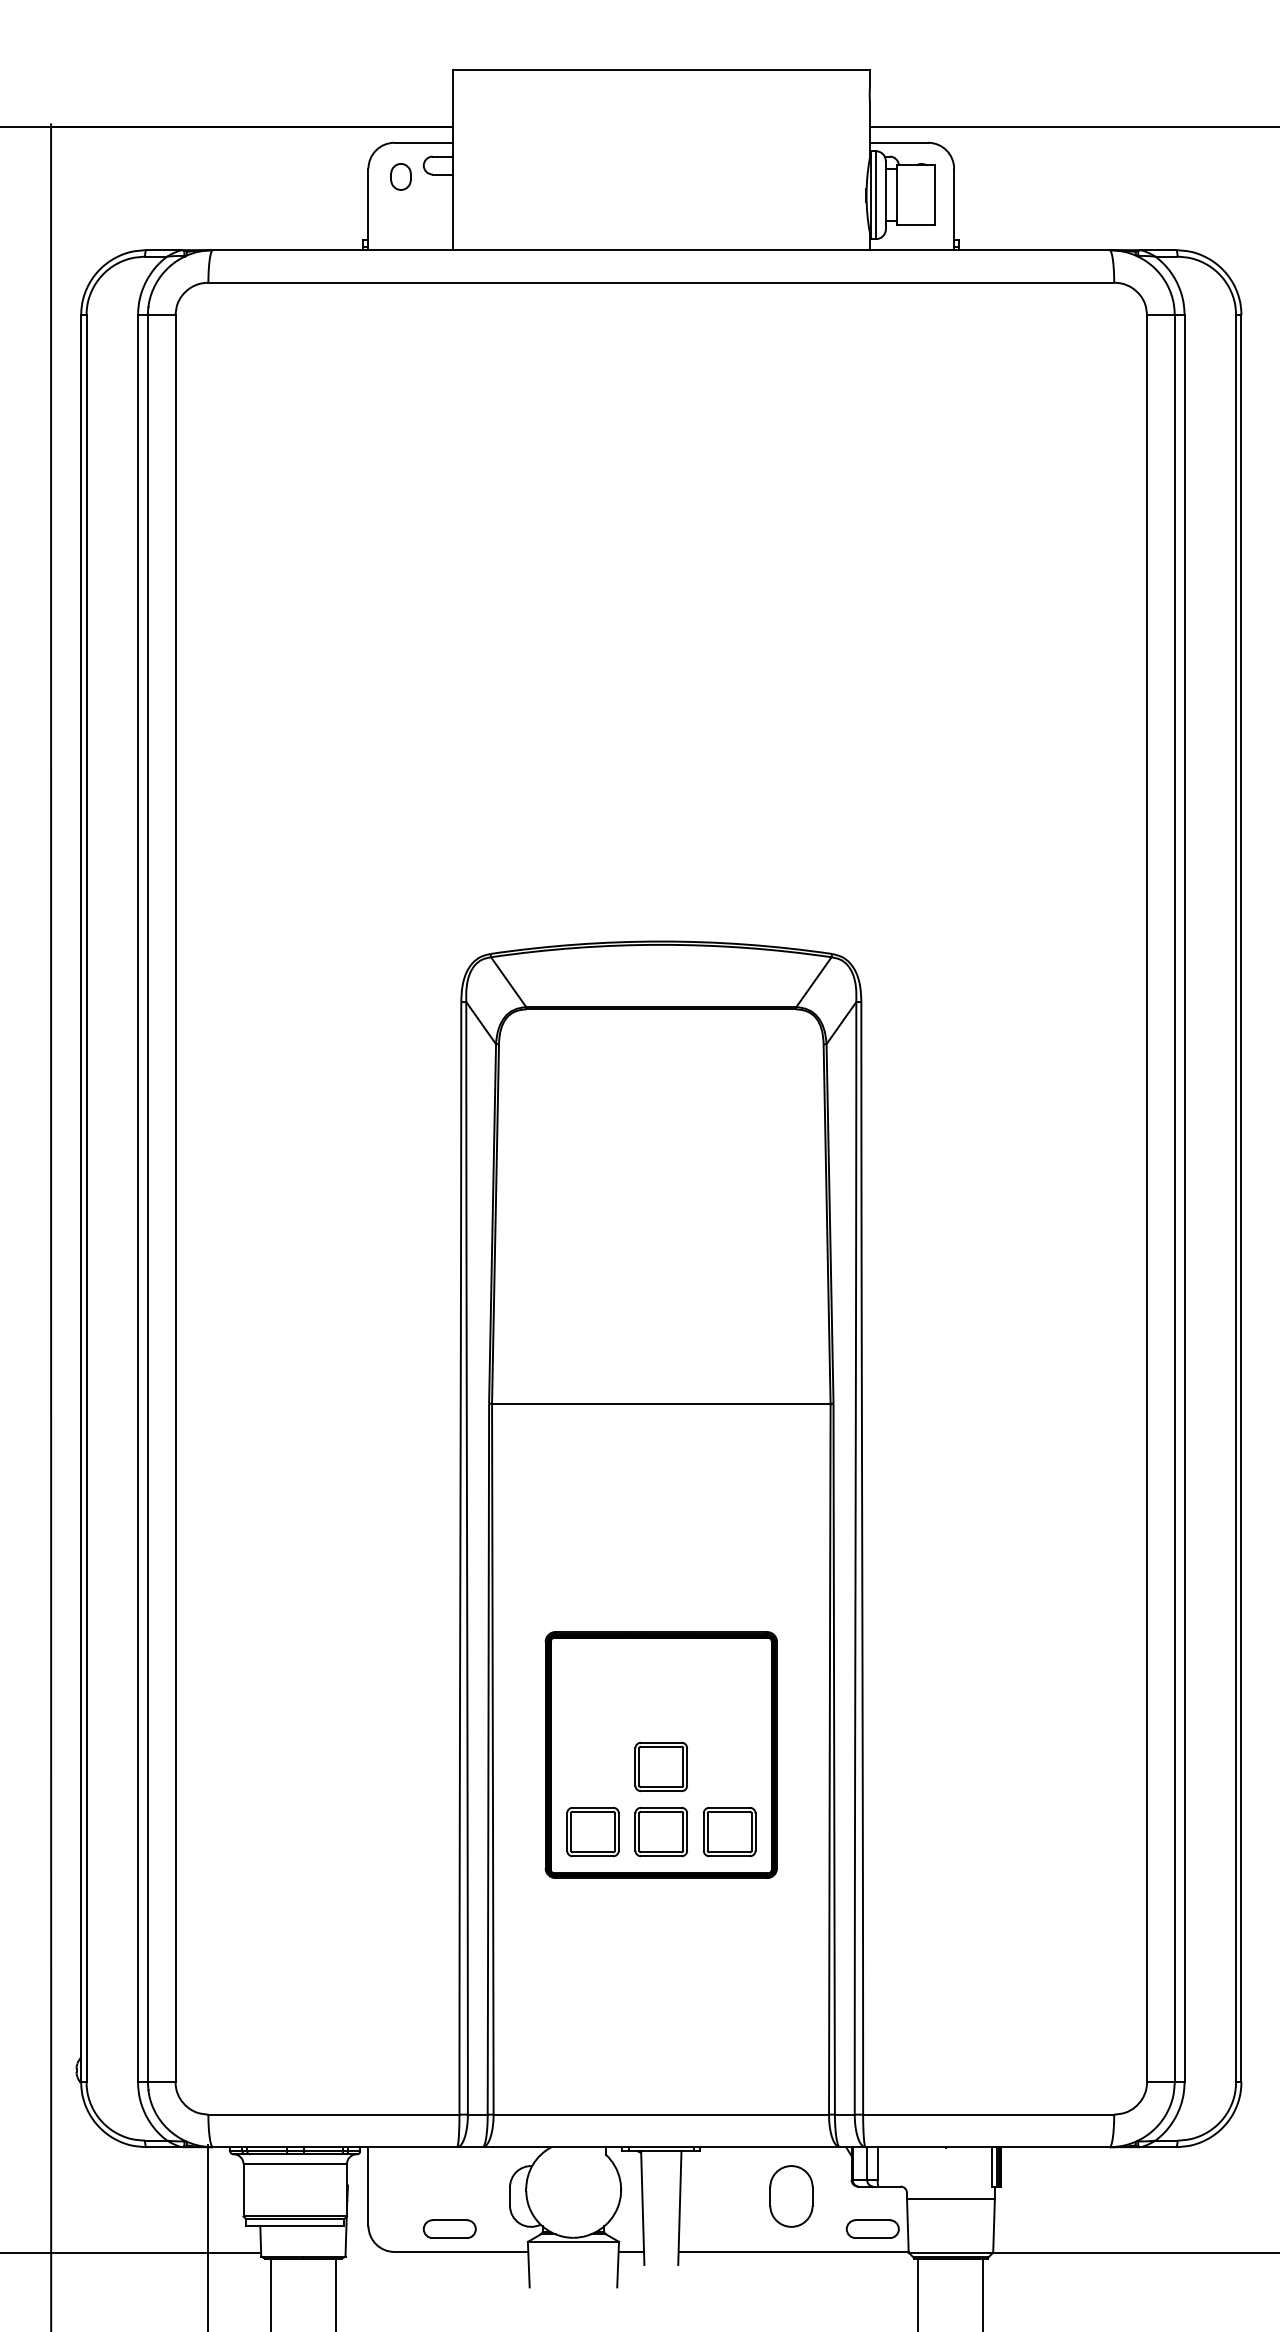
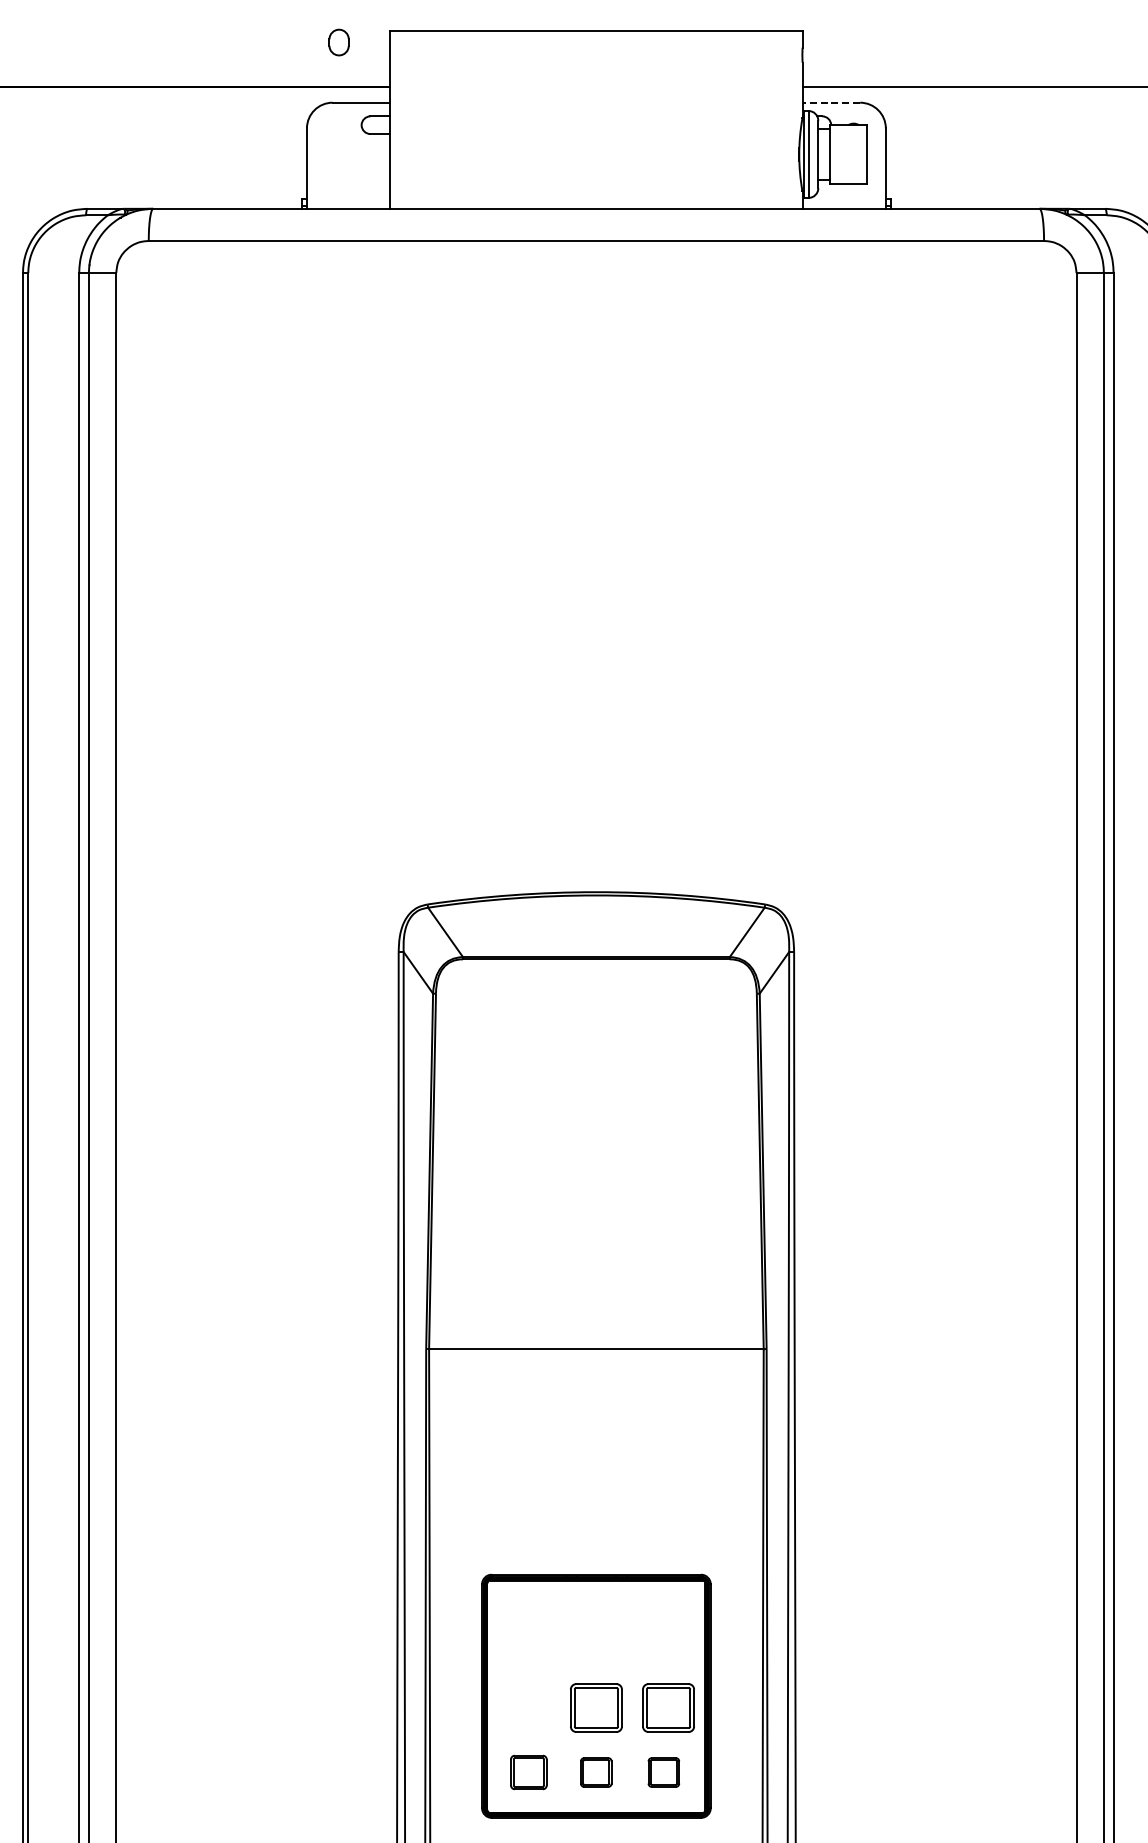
line: (898, 142) -> (830, 102), solid -> dashed
part: (400, 176) -> (338, 42), moved
part: (733, 1766) -> (667, 1707), added
part: (592, 1832) -> (528, 1772), size x0.7
part: (660, 1832) -> (595, 1772), size x0.6
part: (729, 1832) -> (663, 1772), size x0.6

